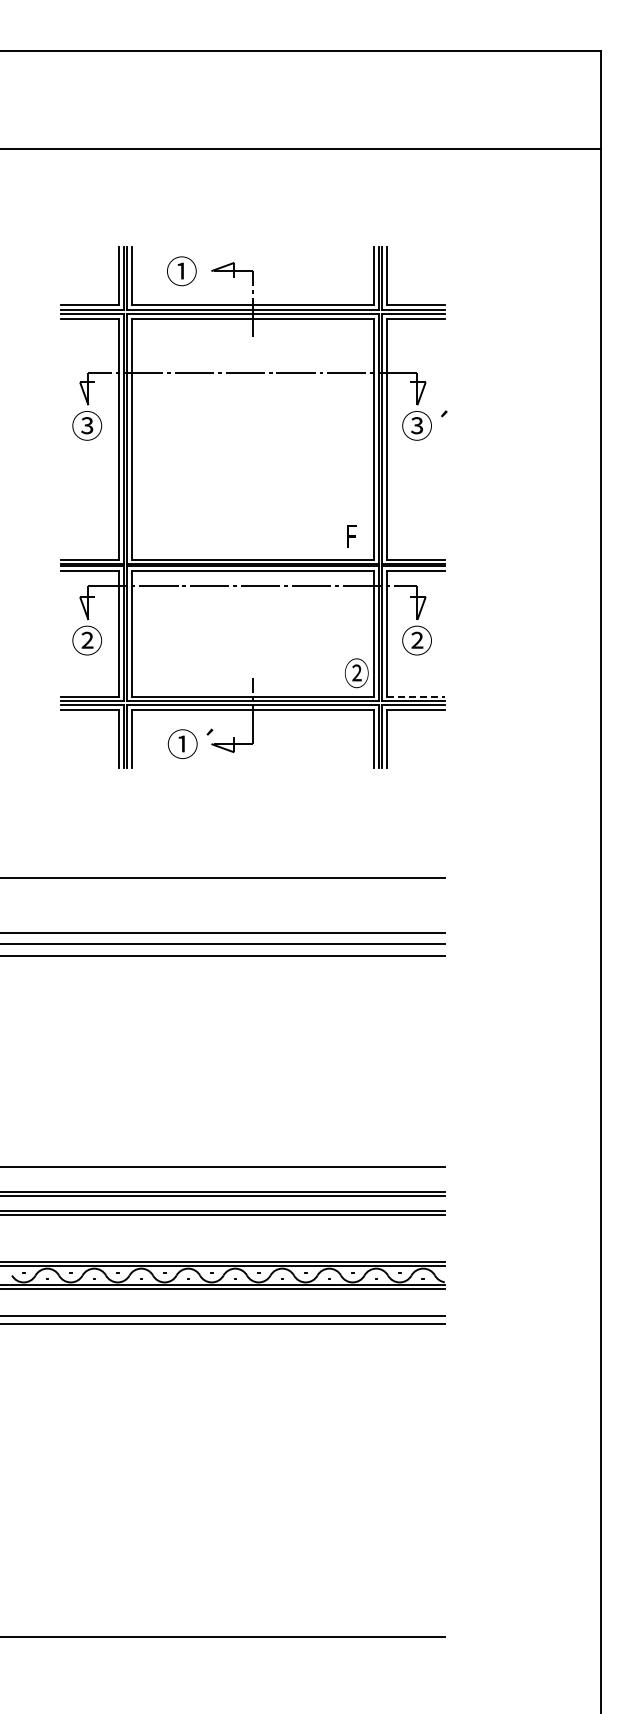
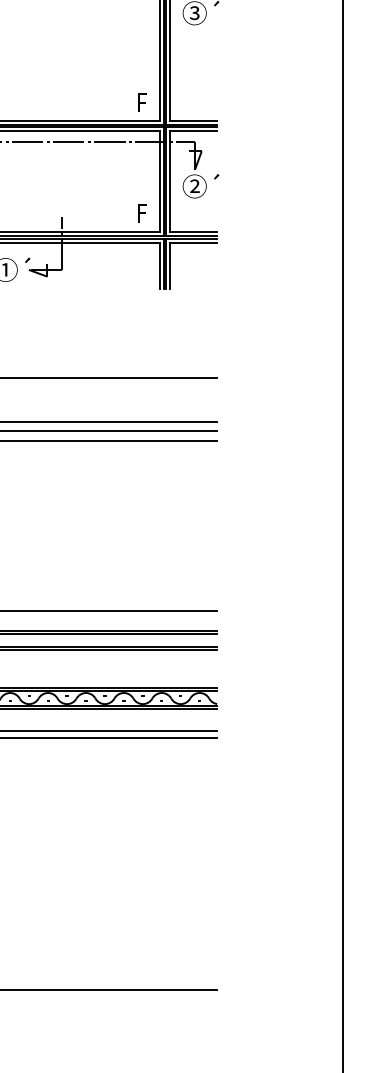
text: (444, 628) -> (216, 176), ② -> ②´
text: (356, 673) -> (145, 213), ② -> F
line: (416, 696) -> (194, 231), dashed -> solid

